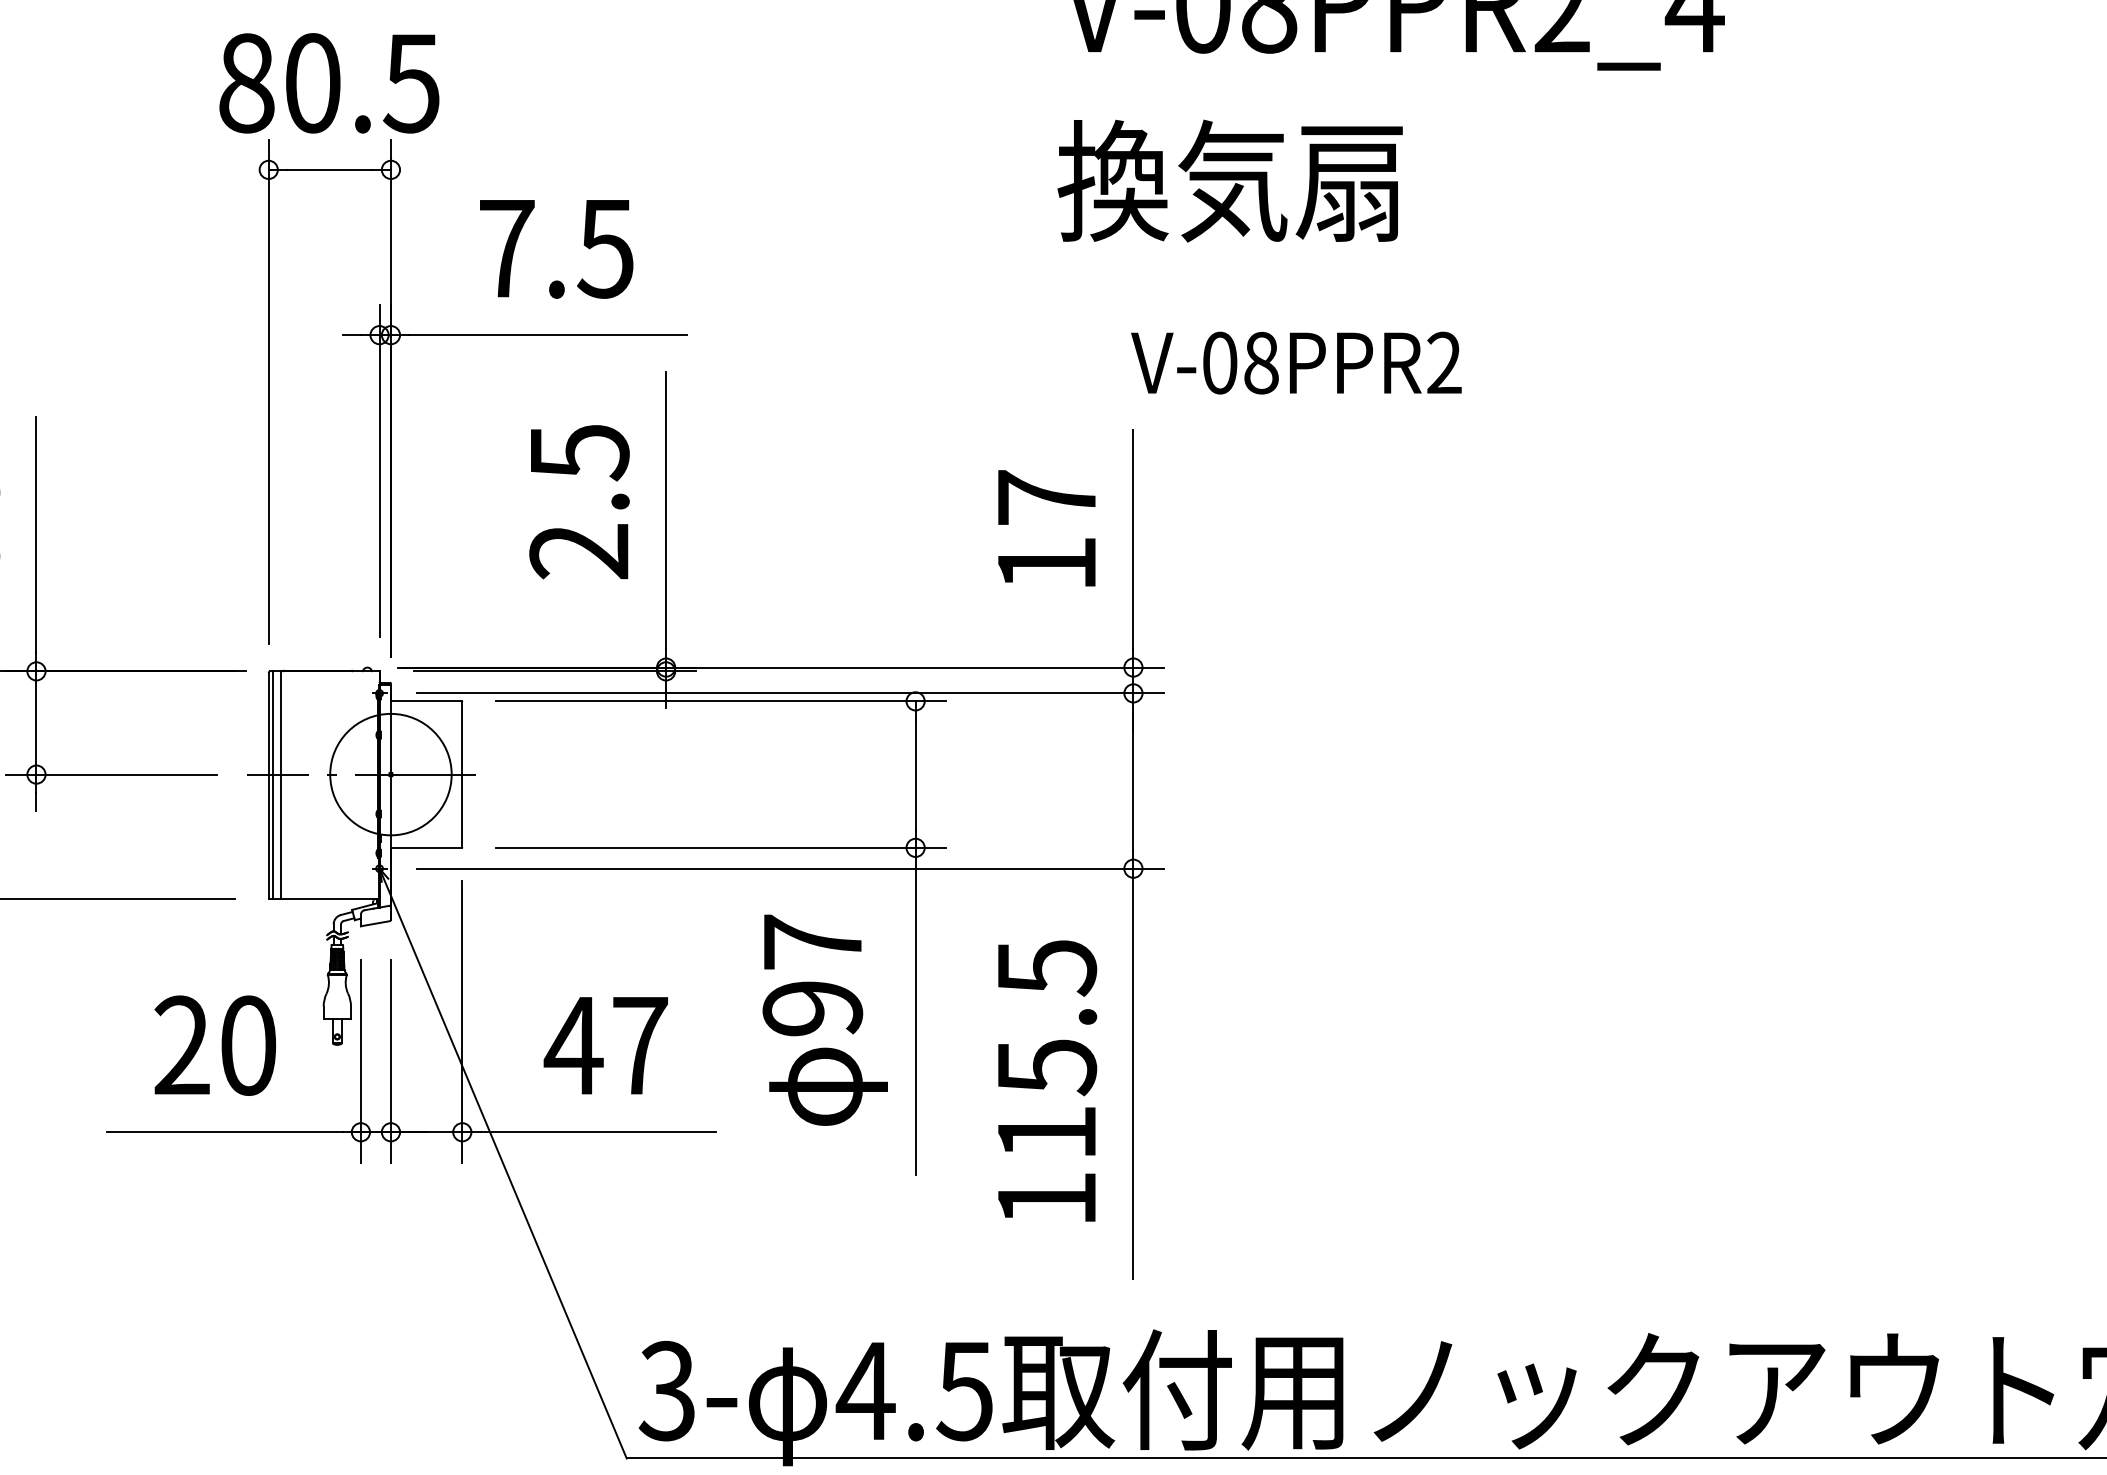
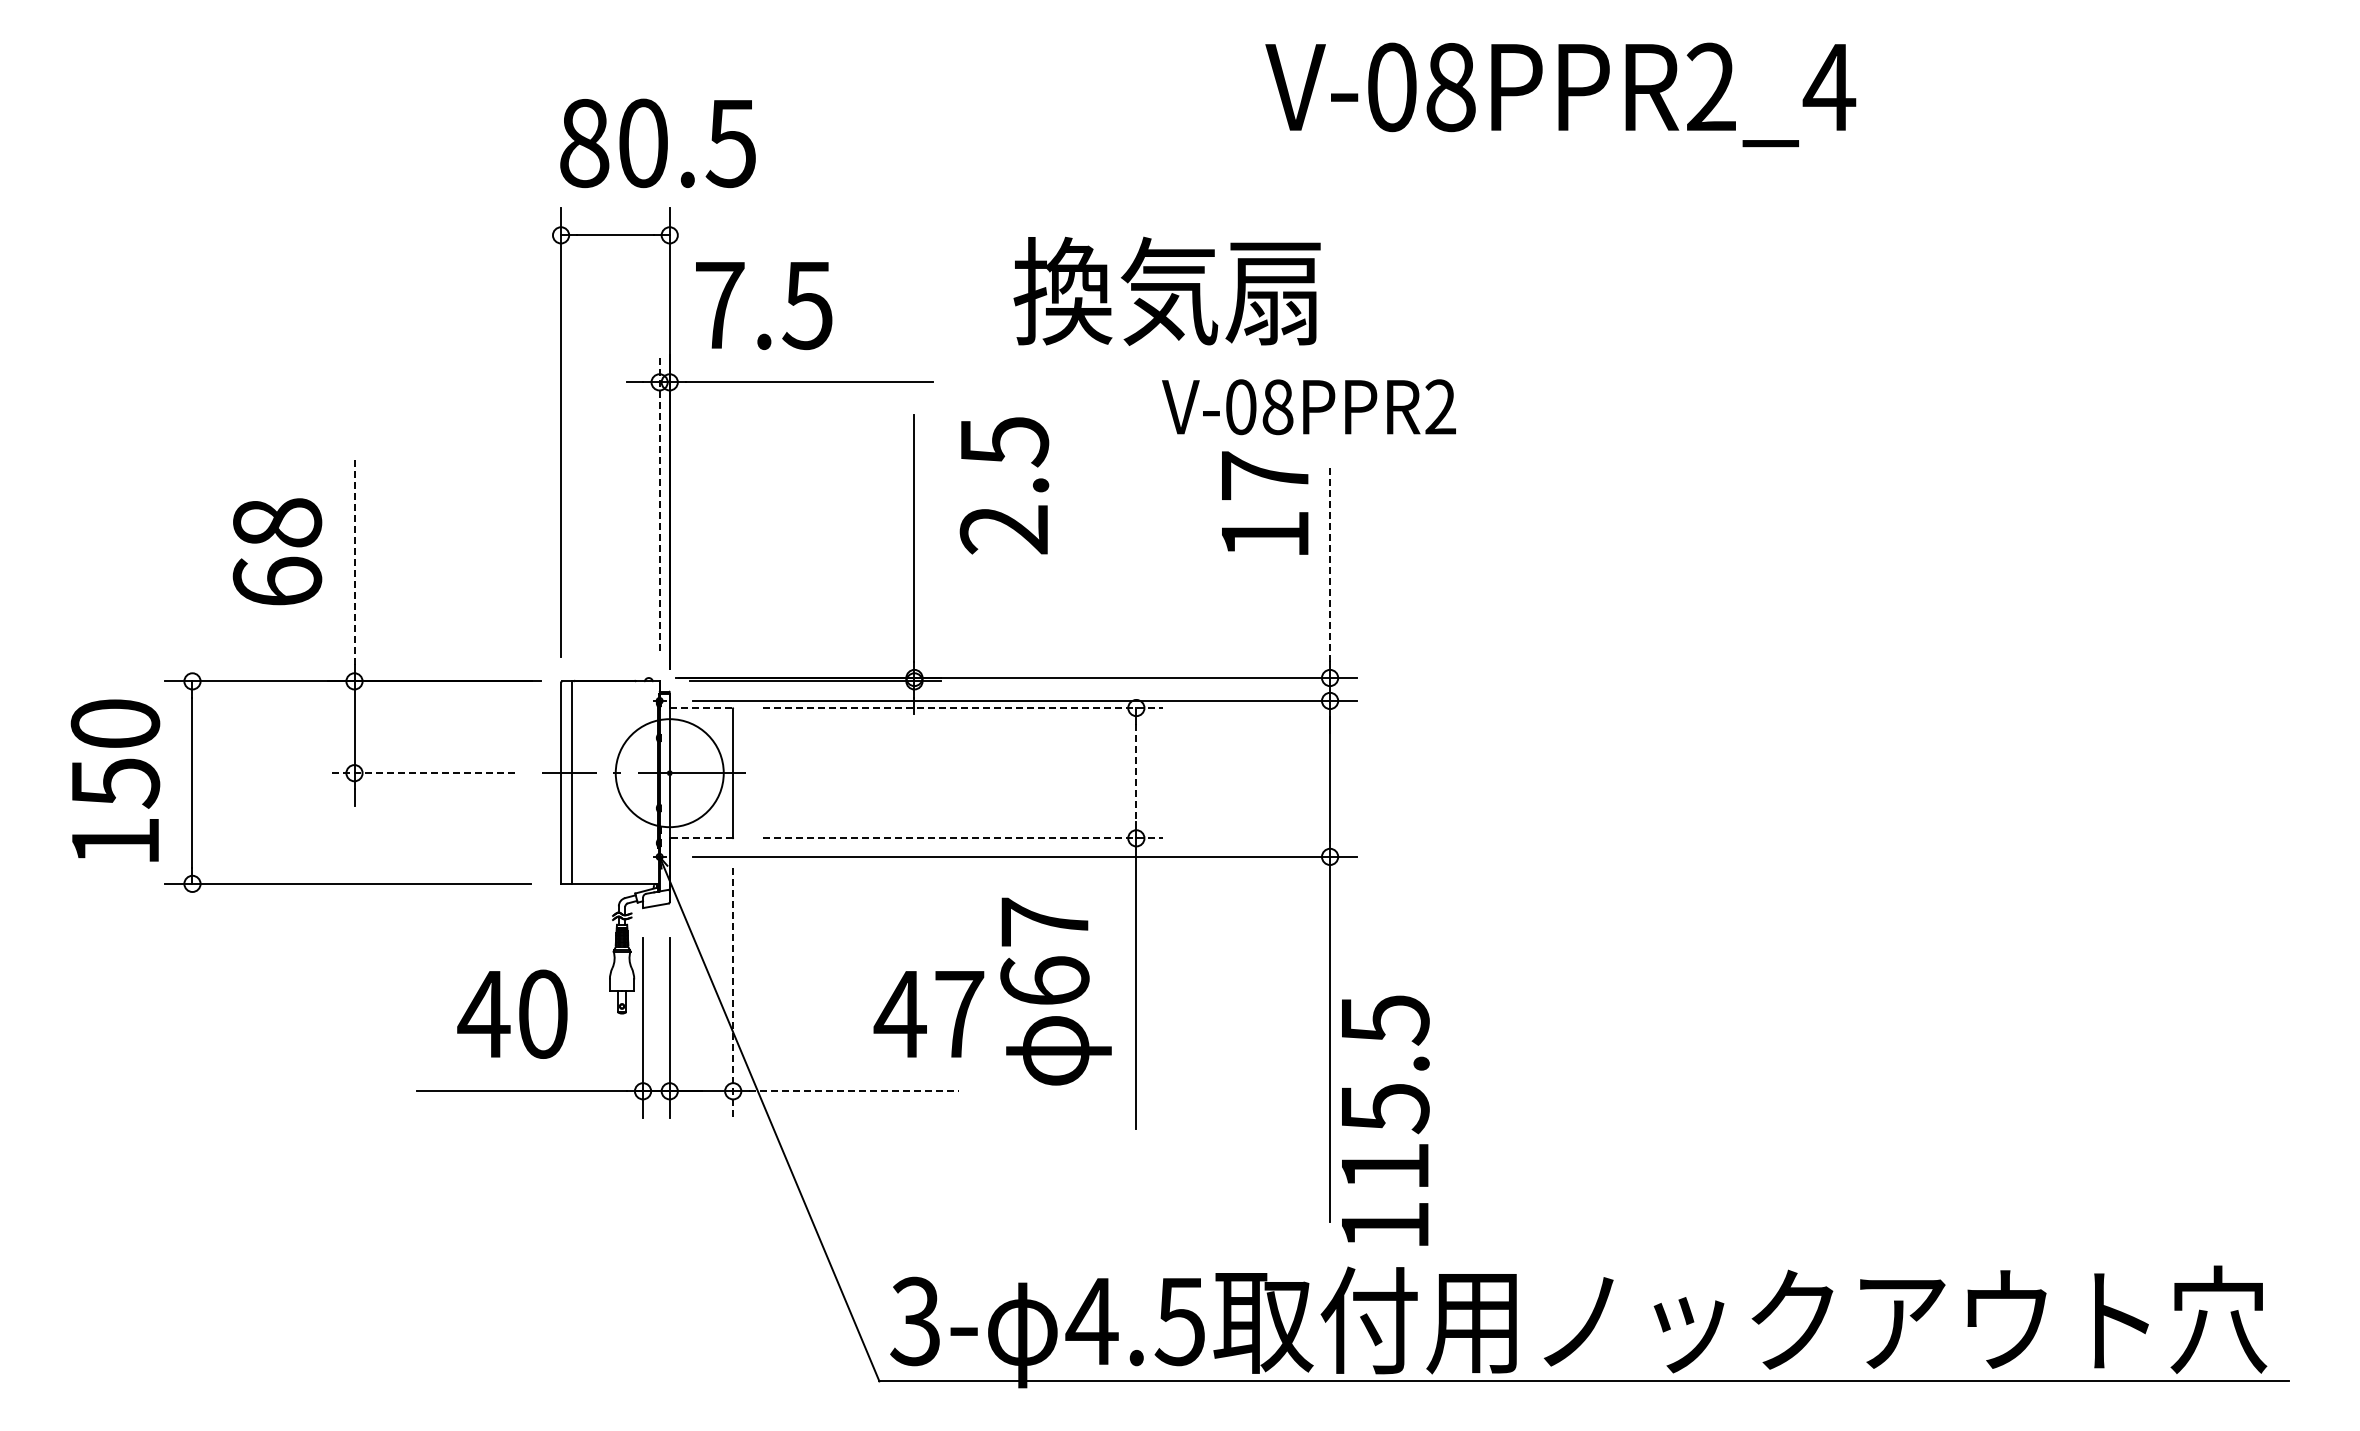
text: (328, 83) -> (657, 143), moved
text: (1229, 180) -> (1166, 290), moved
text: (557, 249) -> (764, 306), moved
text: (1295, 363) -> (1308, 407), moved
line: (379, 471) -> (659, 503), solid -> dashed
text: (579, 501) -> (1004, 485), moved
text: (1047, 527) -> (1265, 502), moved
line: (36, 535) -> (354, 560), solid -> dashed
line: (1133, 538) -> (1330, 563), solid -> dashed
line: (426, 701) -> (701, 708), solid -> dashed
line: (721, 701) -> (963, 708), solid -> dashed
line: (111, 774) -> (421, 773), solid -> dashed
line: (915, 774) -> (1136, 773), solid -> dashed
line: (273, 785) -> (565, 782), removed
line: (425, 848) -> (700, 838), solid -> dashed
line: (721, 848) -> (963, 838), solid -> dashed
text: (812, 1007) -> (1044, 980), 97 -> 67
line: (462, 1022) -> (733, 993), solid -> dashed
text: (181, 1044) -> (483, 1013), 20 -> 40
text: (605, 1045) -> (928, 1014), moved
text: (1047, 1080) -> (1385, 1120), moved
line: (598, 1132) -> (854, 1091), solid -> dashed

